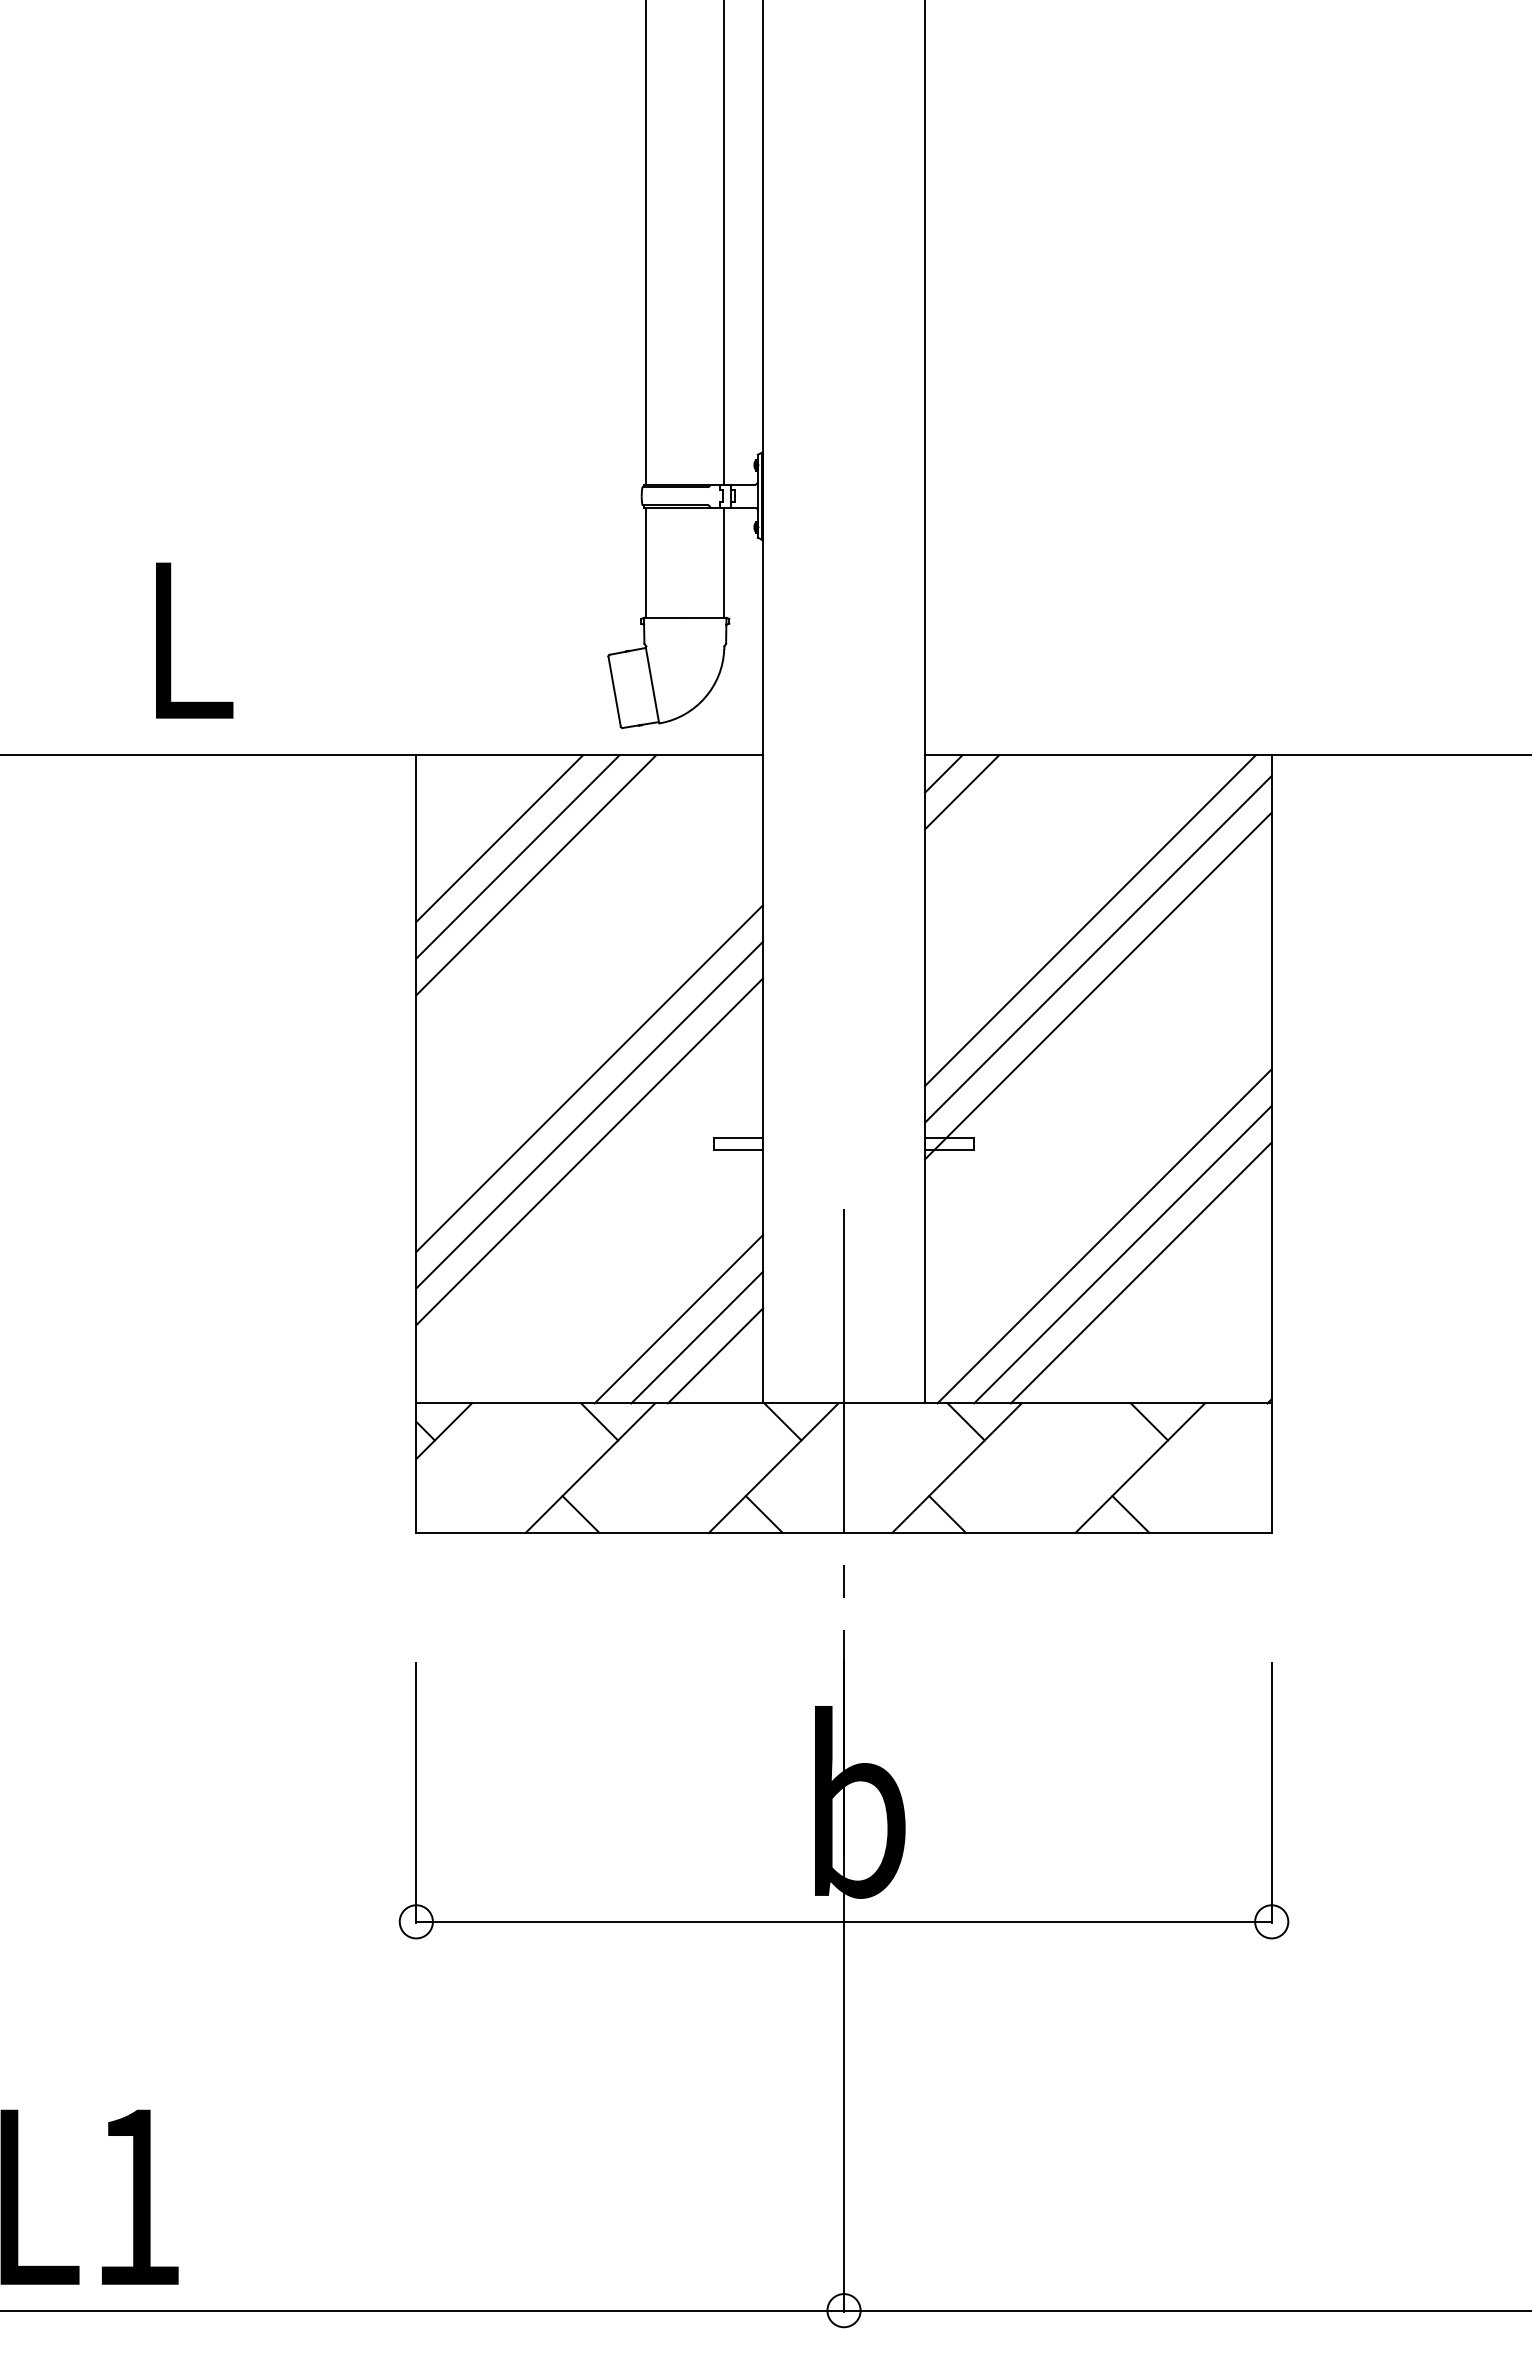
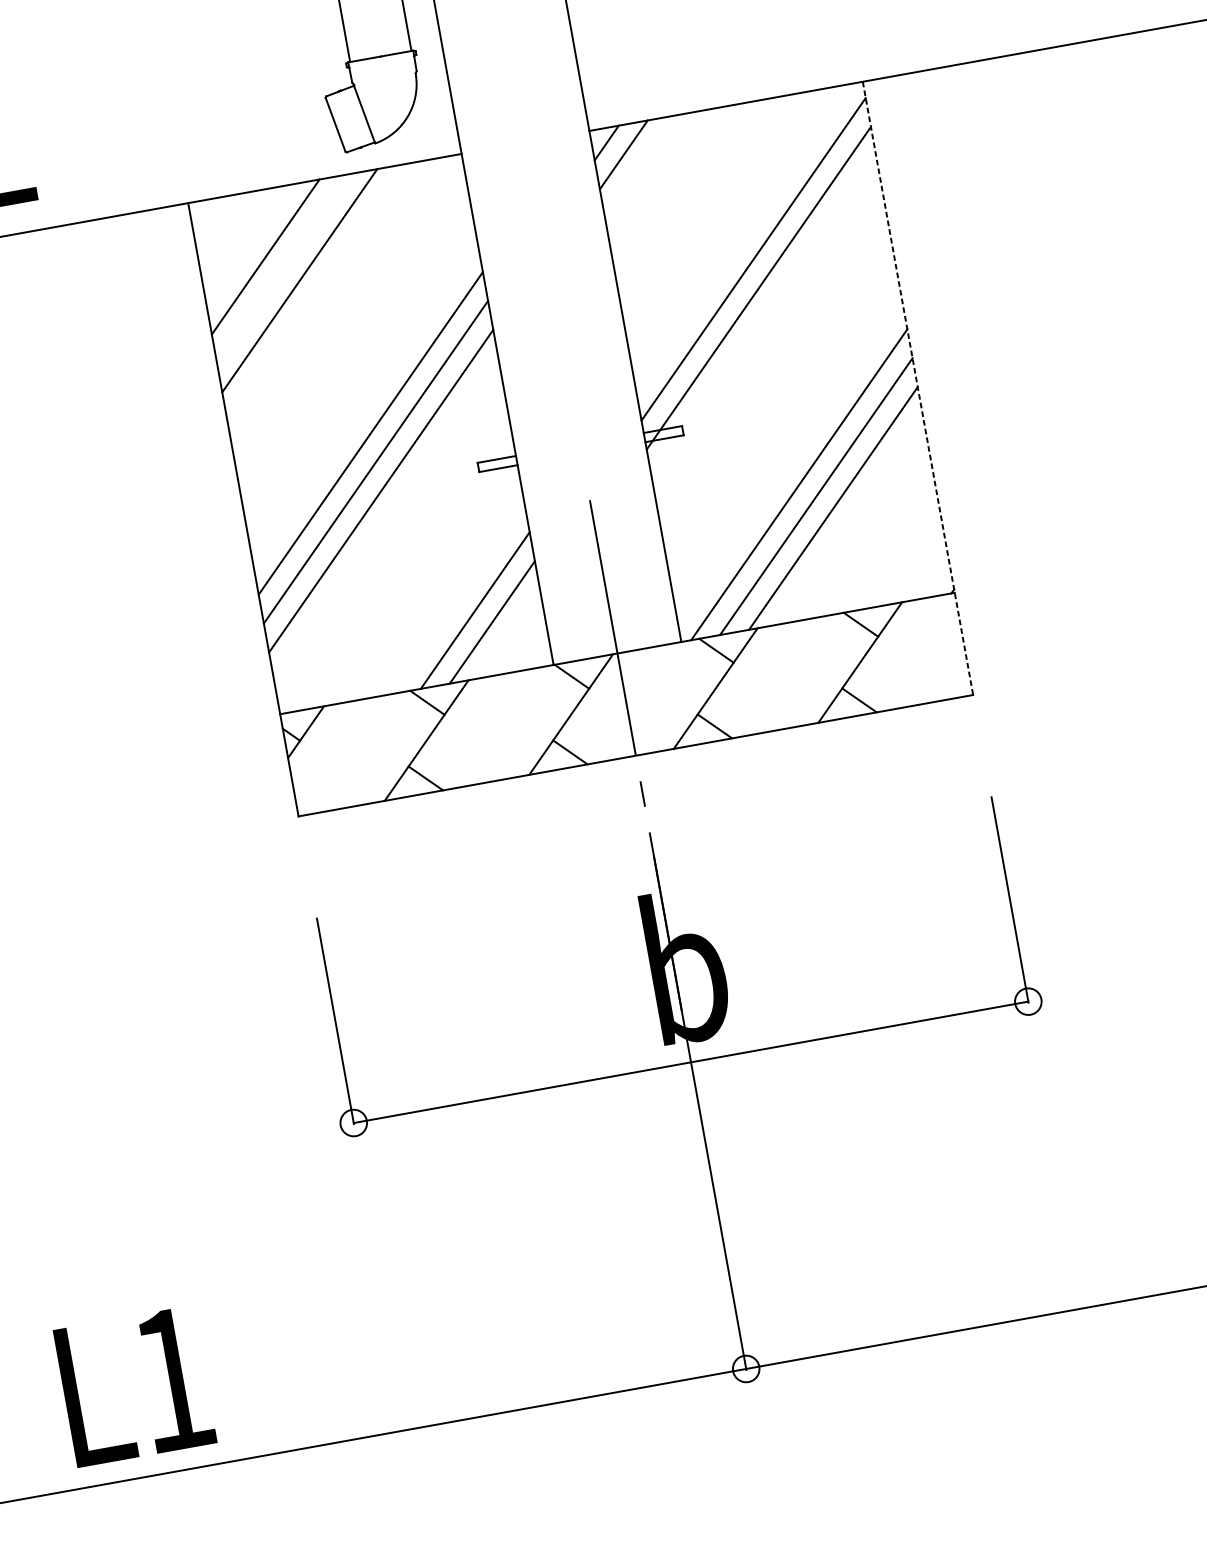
line: (517, 856) -> (282, 268), removed
line: (1090, 920) -> (743, 237), removed
line: (1271, 1144) -> (917, 388), solid -> dashed
line: (715, 1355) -> (509, 633), removed

